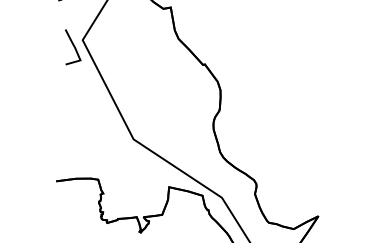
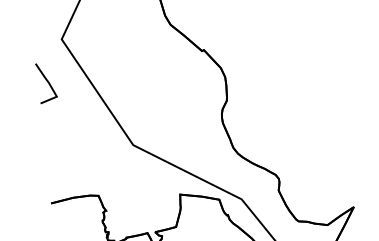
curve: (73, 47) -> (47, 83), moved

